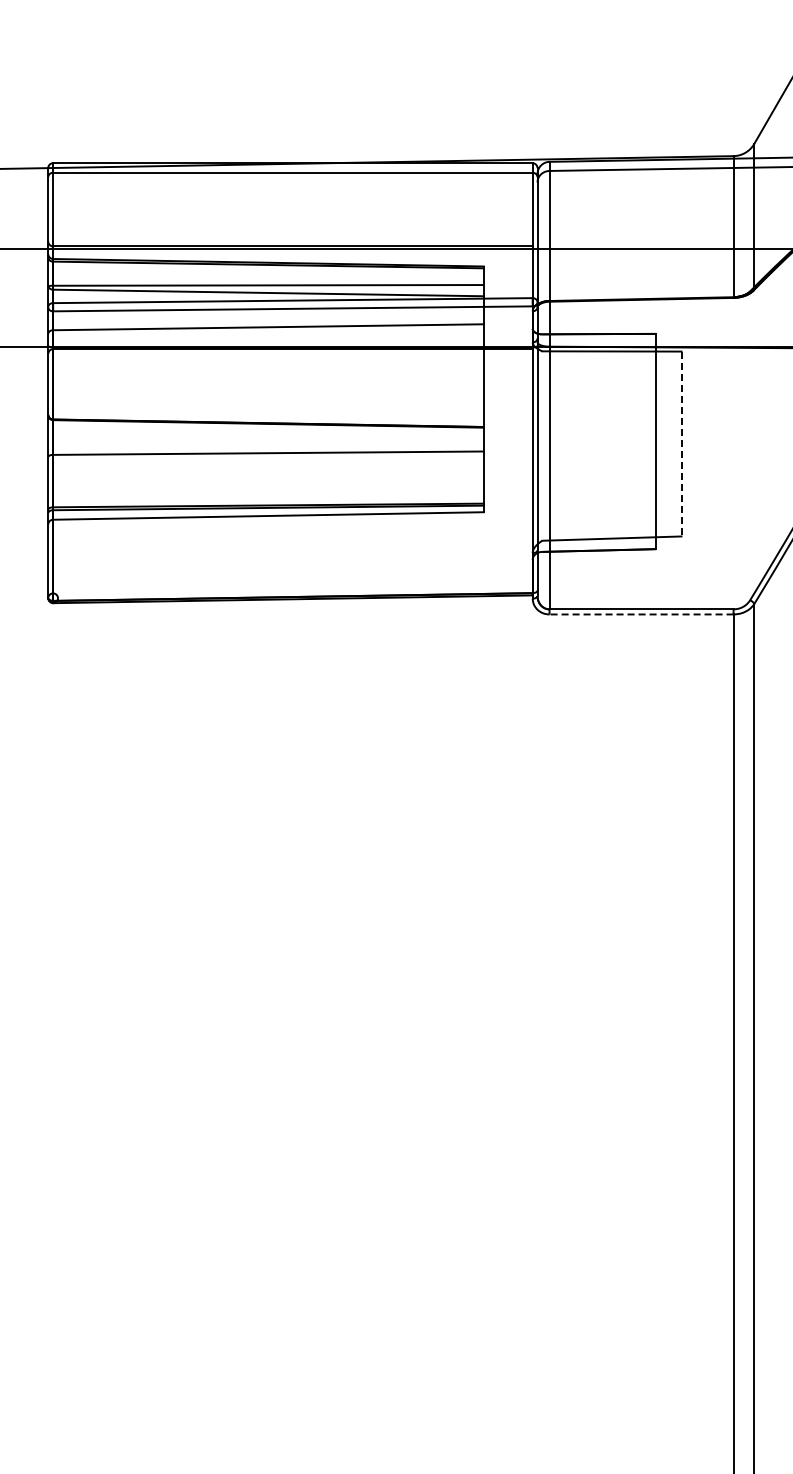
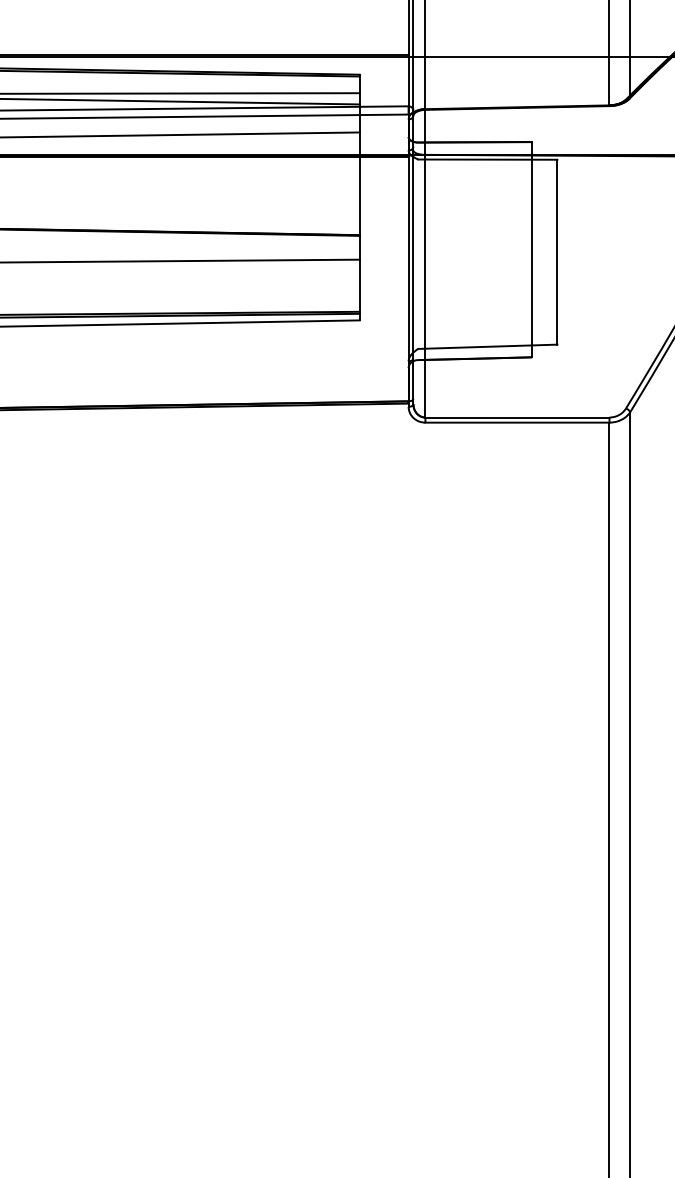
line: (681, 444) -> (557, 252), dashed -> solid
line: (641, 614) -> (517, 422), dashed -> solid

